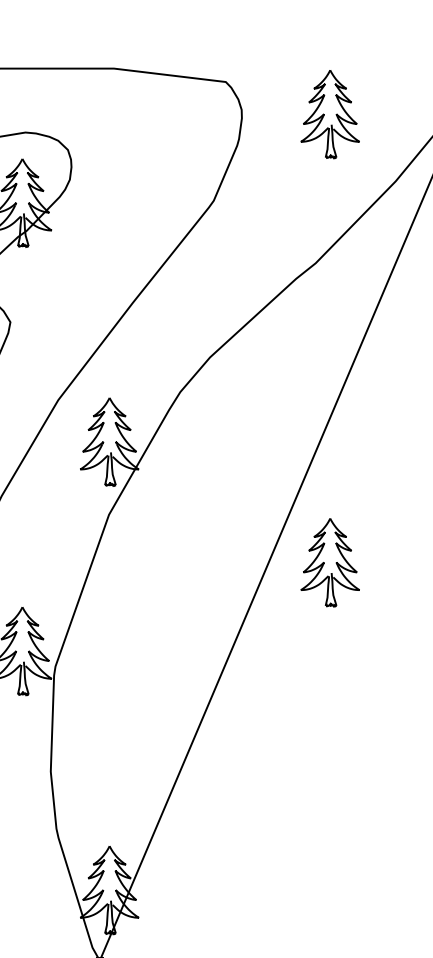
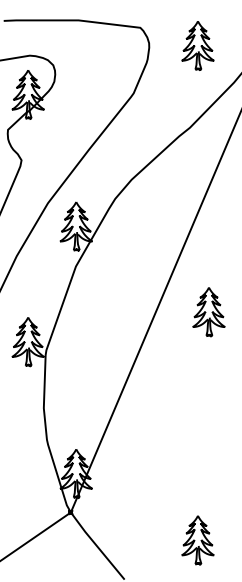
part: (329, 563) -> (208, 312), moved

